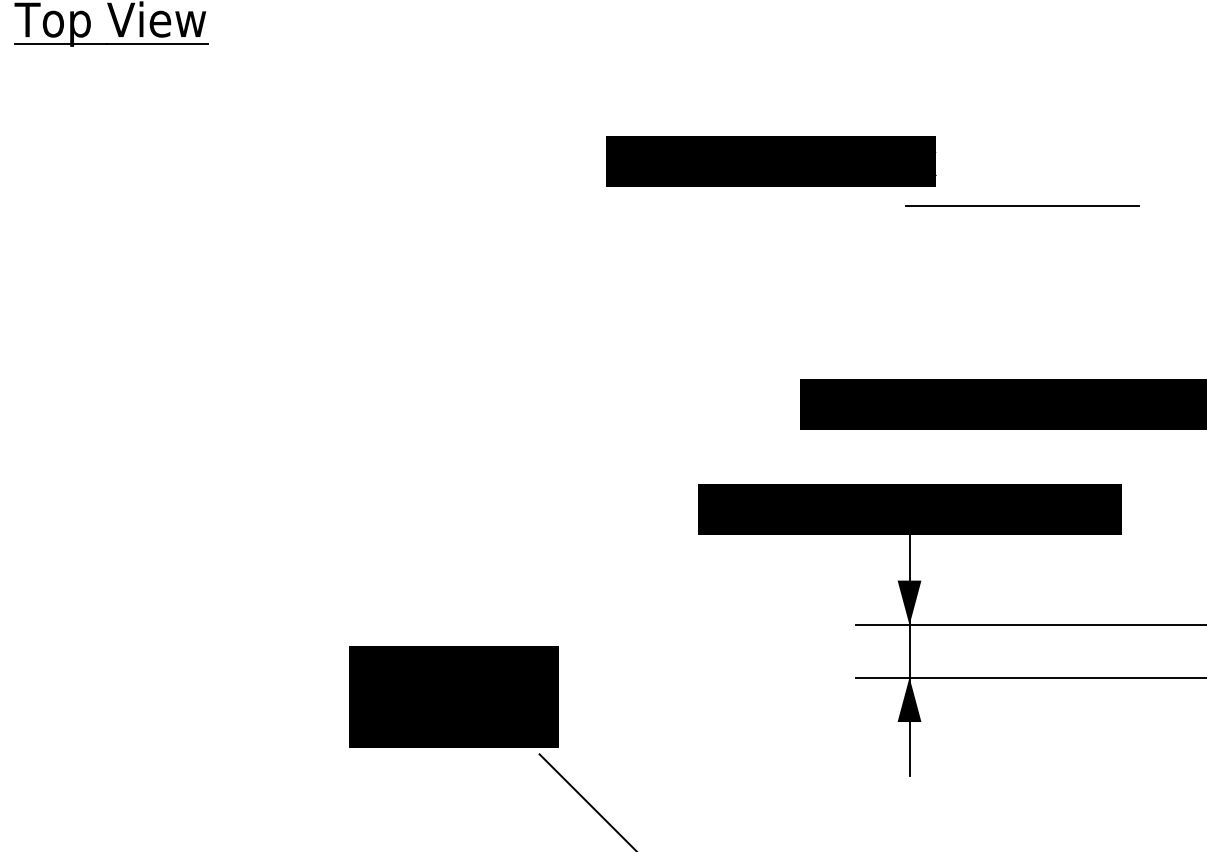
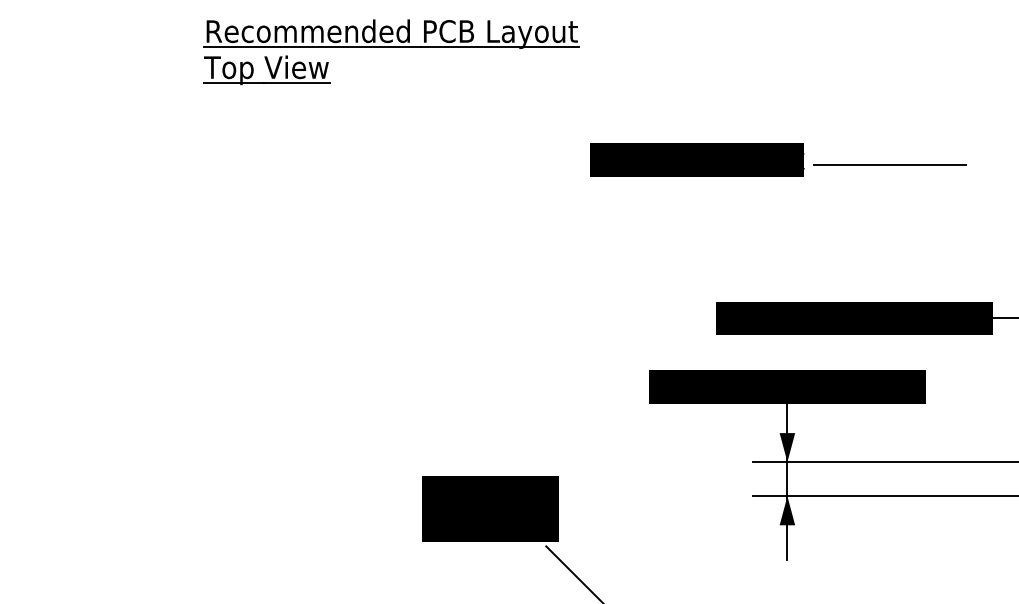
line: (1021, 205) -> (889, 164), moved

